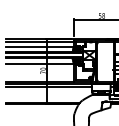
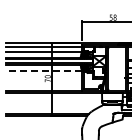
line: (40, 63) -> (44, 70), solid -> dashed
line: (49, 87) -> (54, 97), removed

